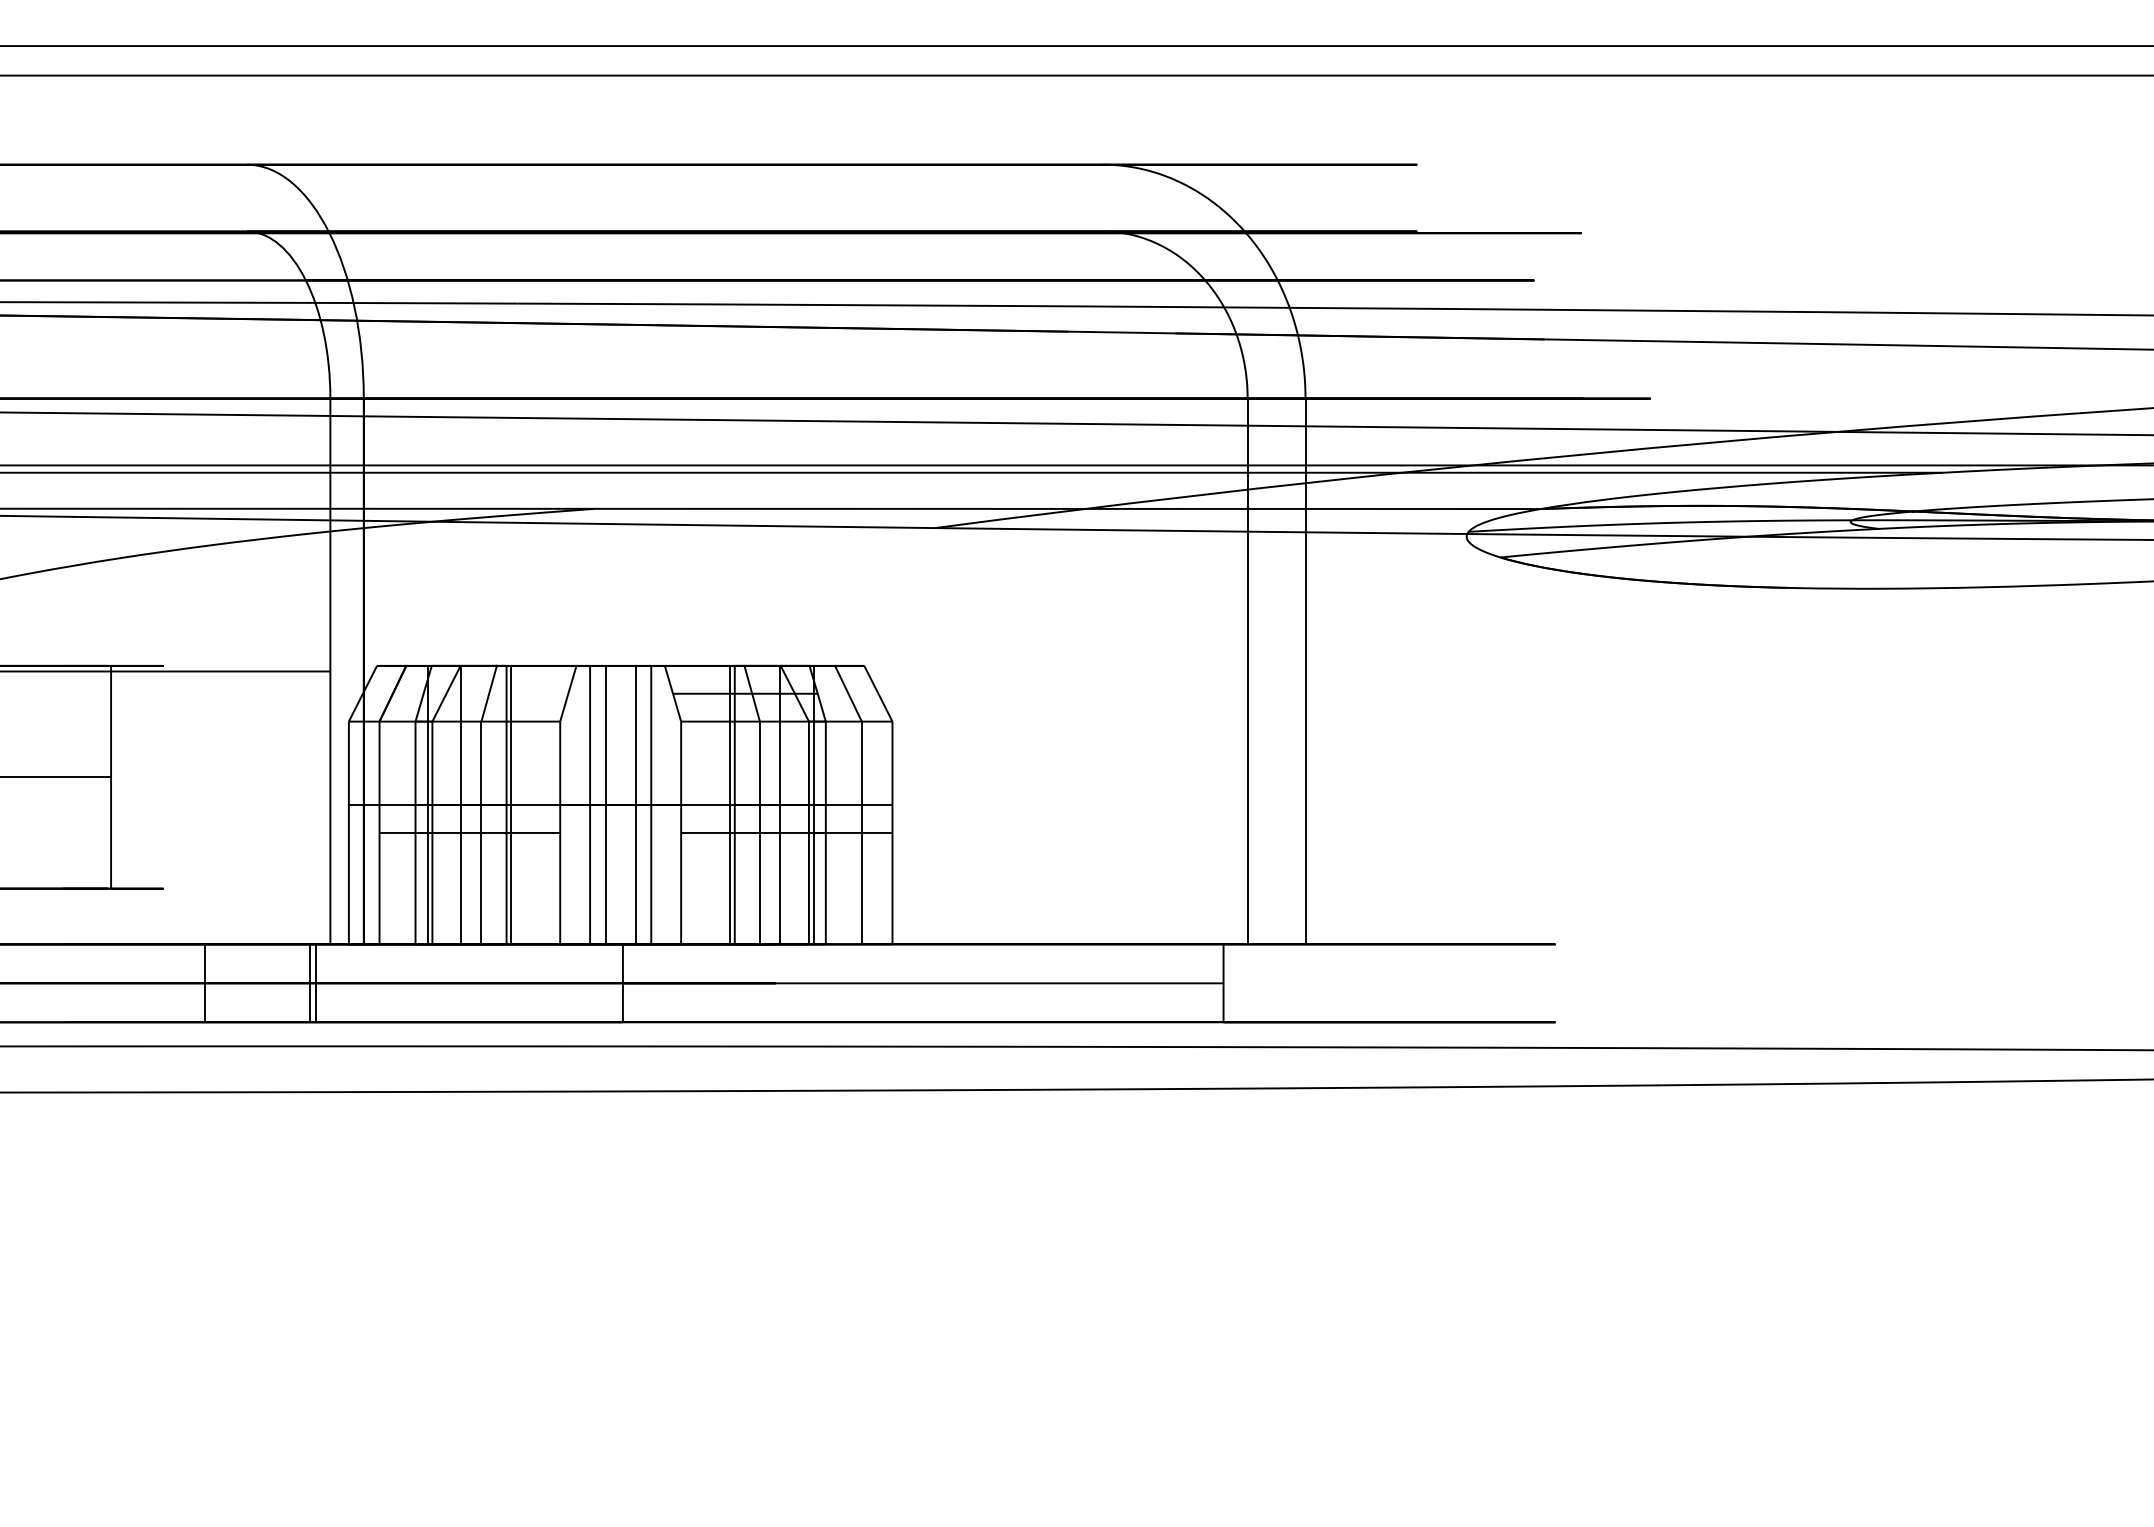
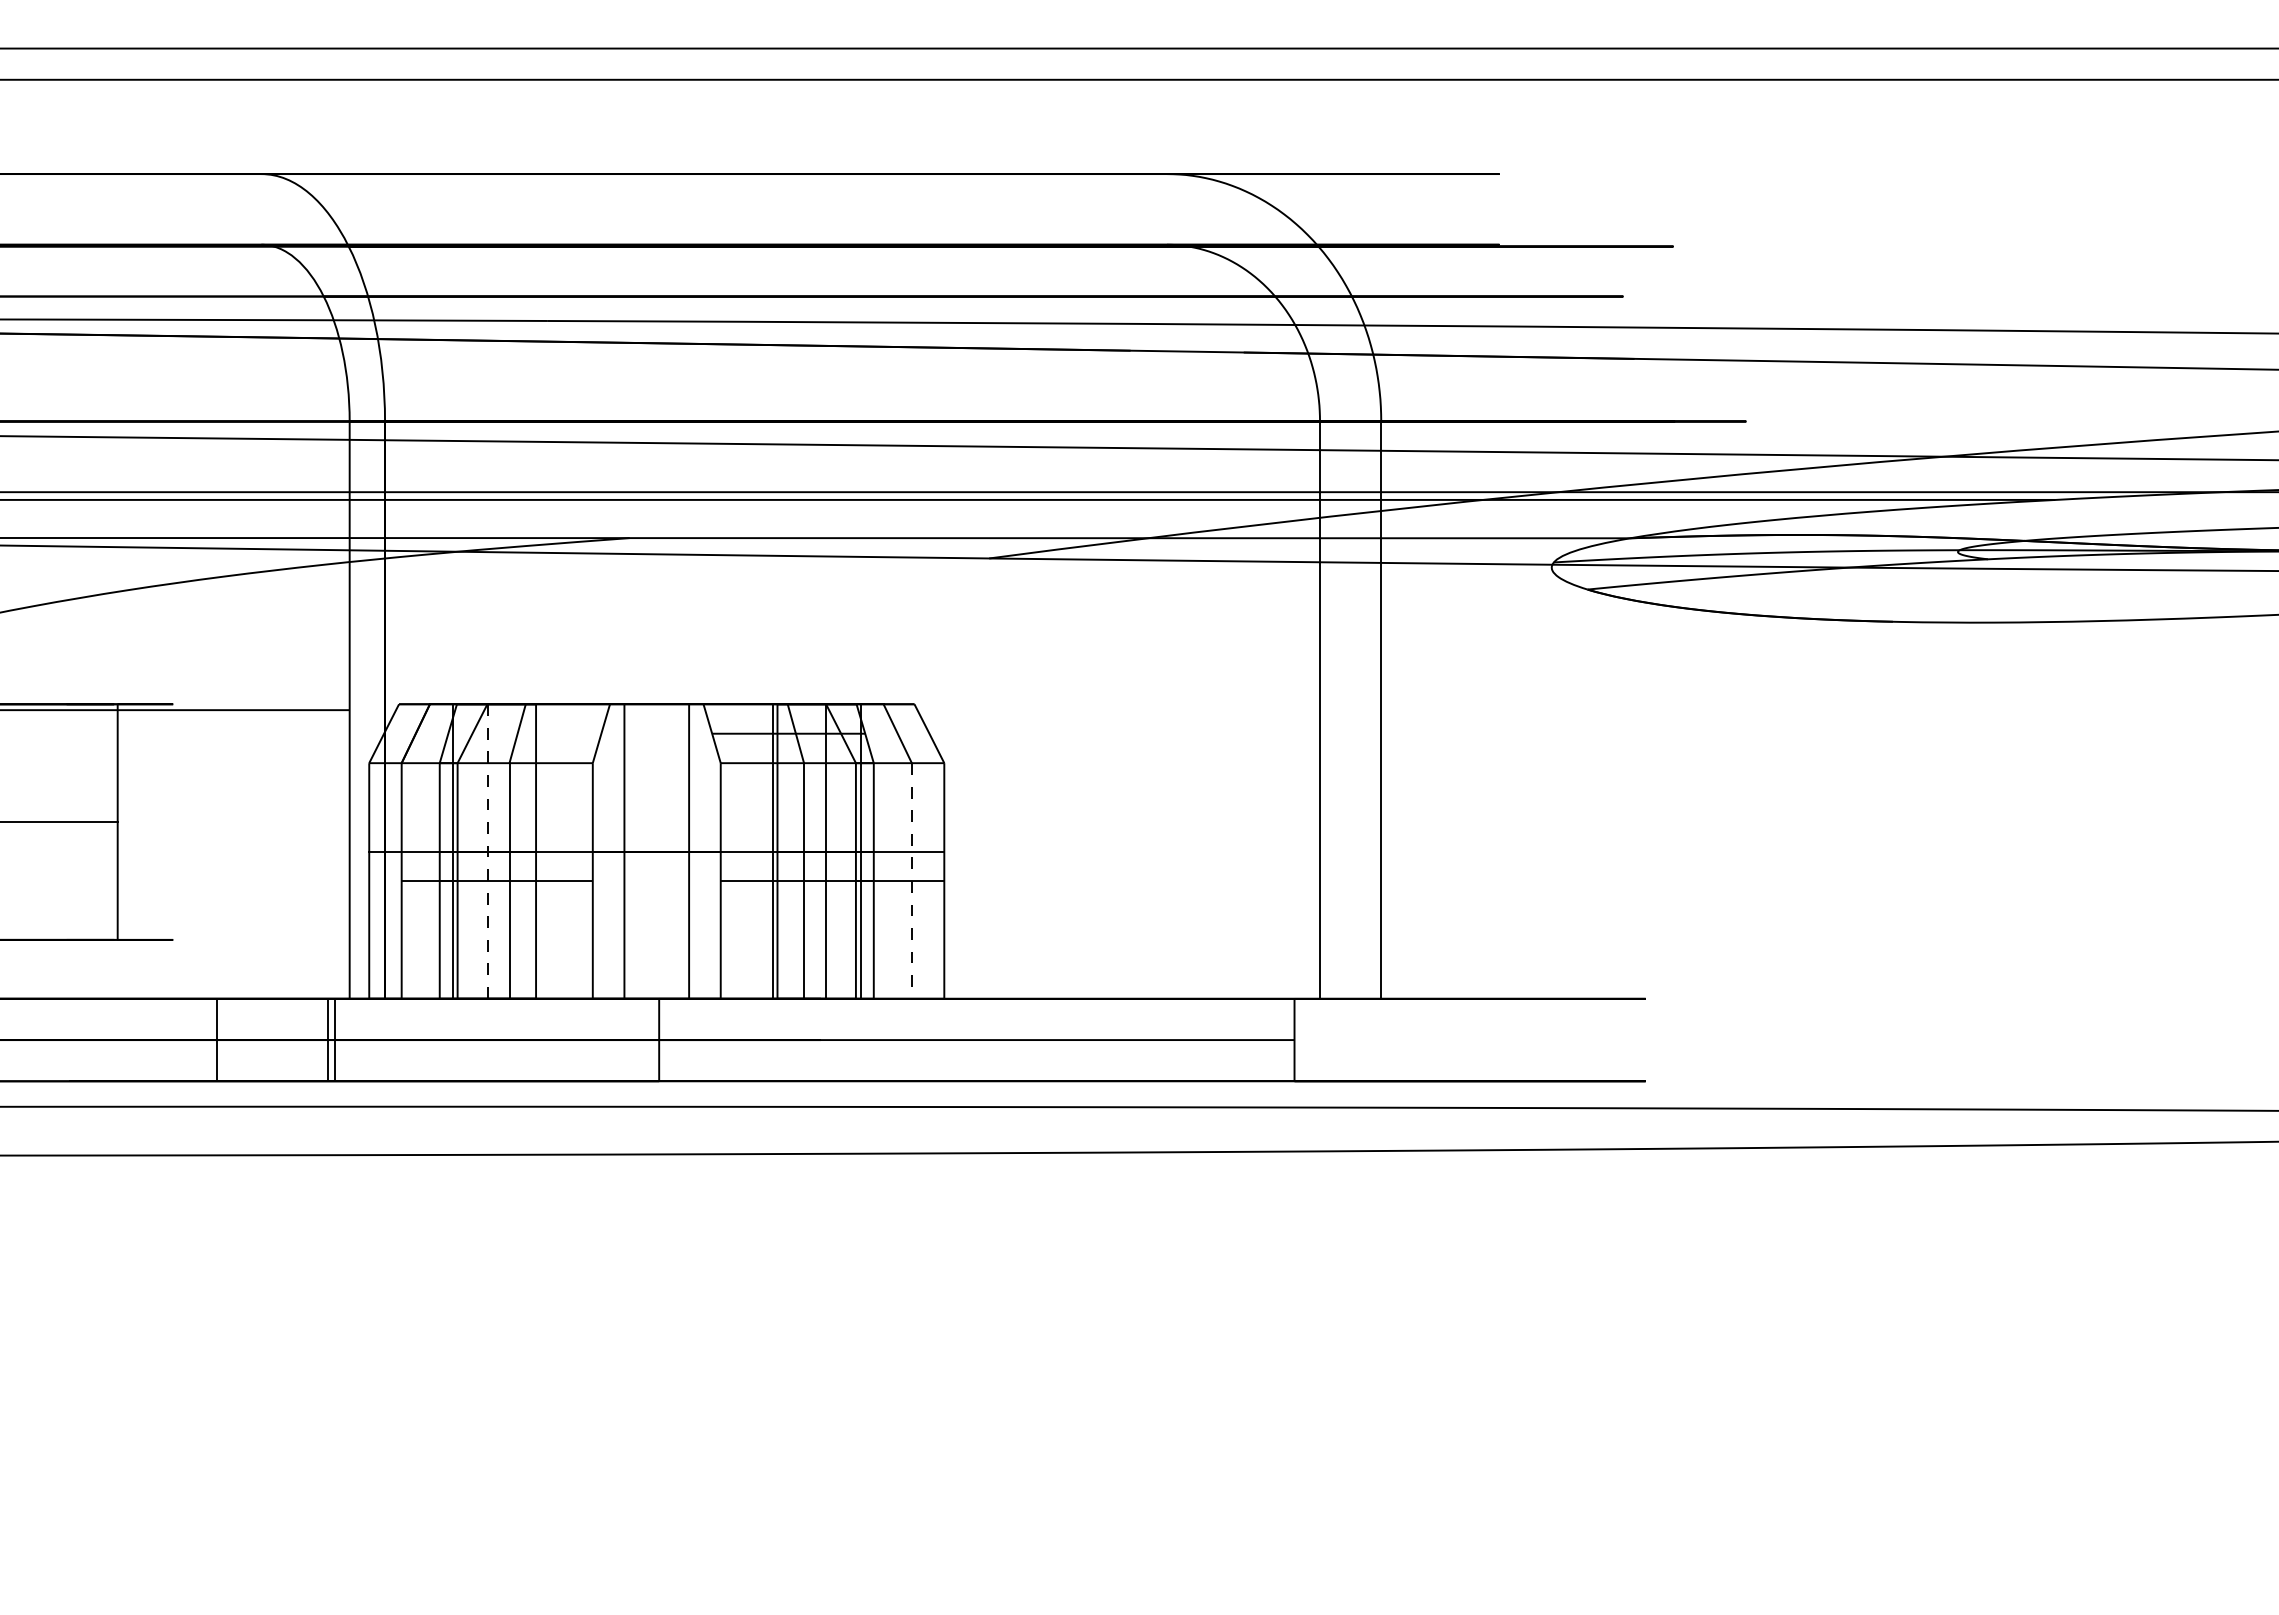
line: (511, 805) -> (541, 851), removed
line: (605, 805) -> (640, 851), removed
line: (635, 805) -> (672, 851), removed
line: (460, 806) -> (487, 852), solid -> dashed
line: (861, 833) -> (911, 881), solid -> dashed

